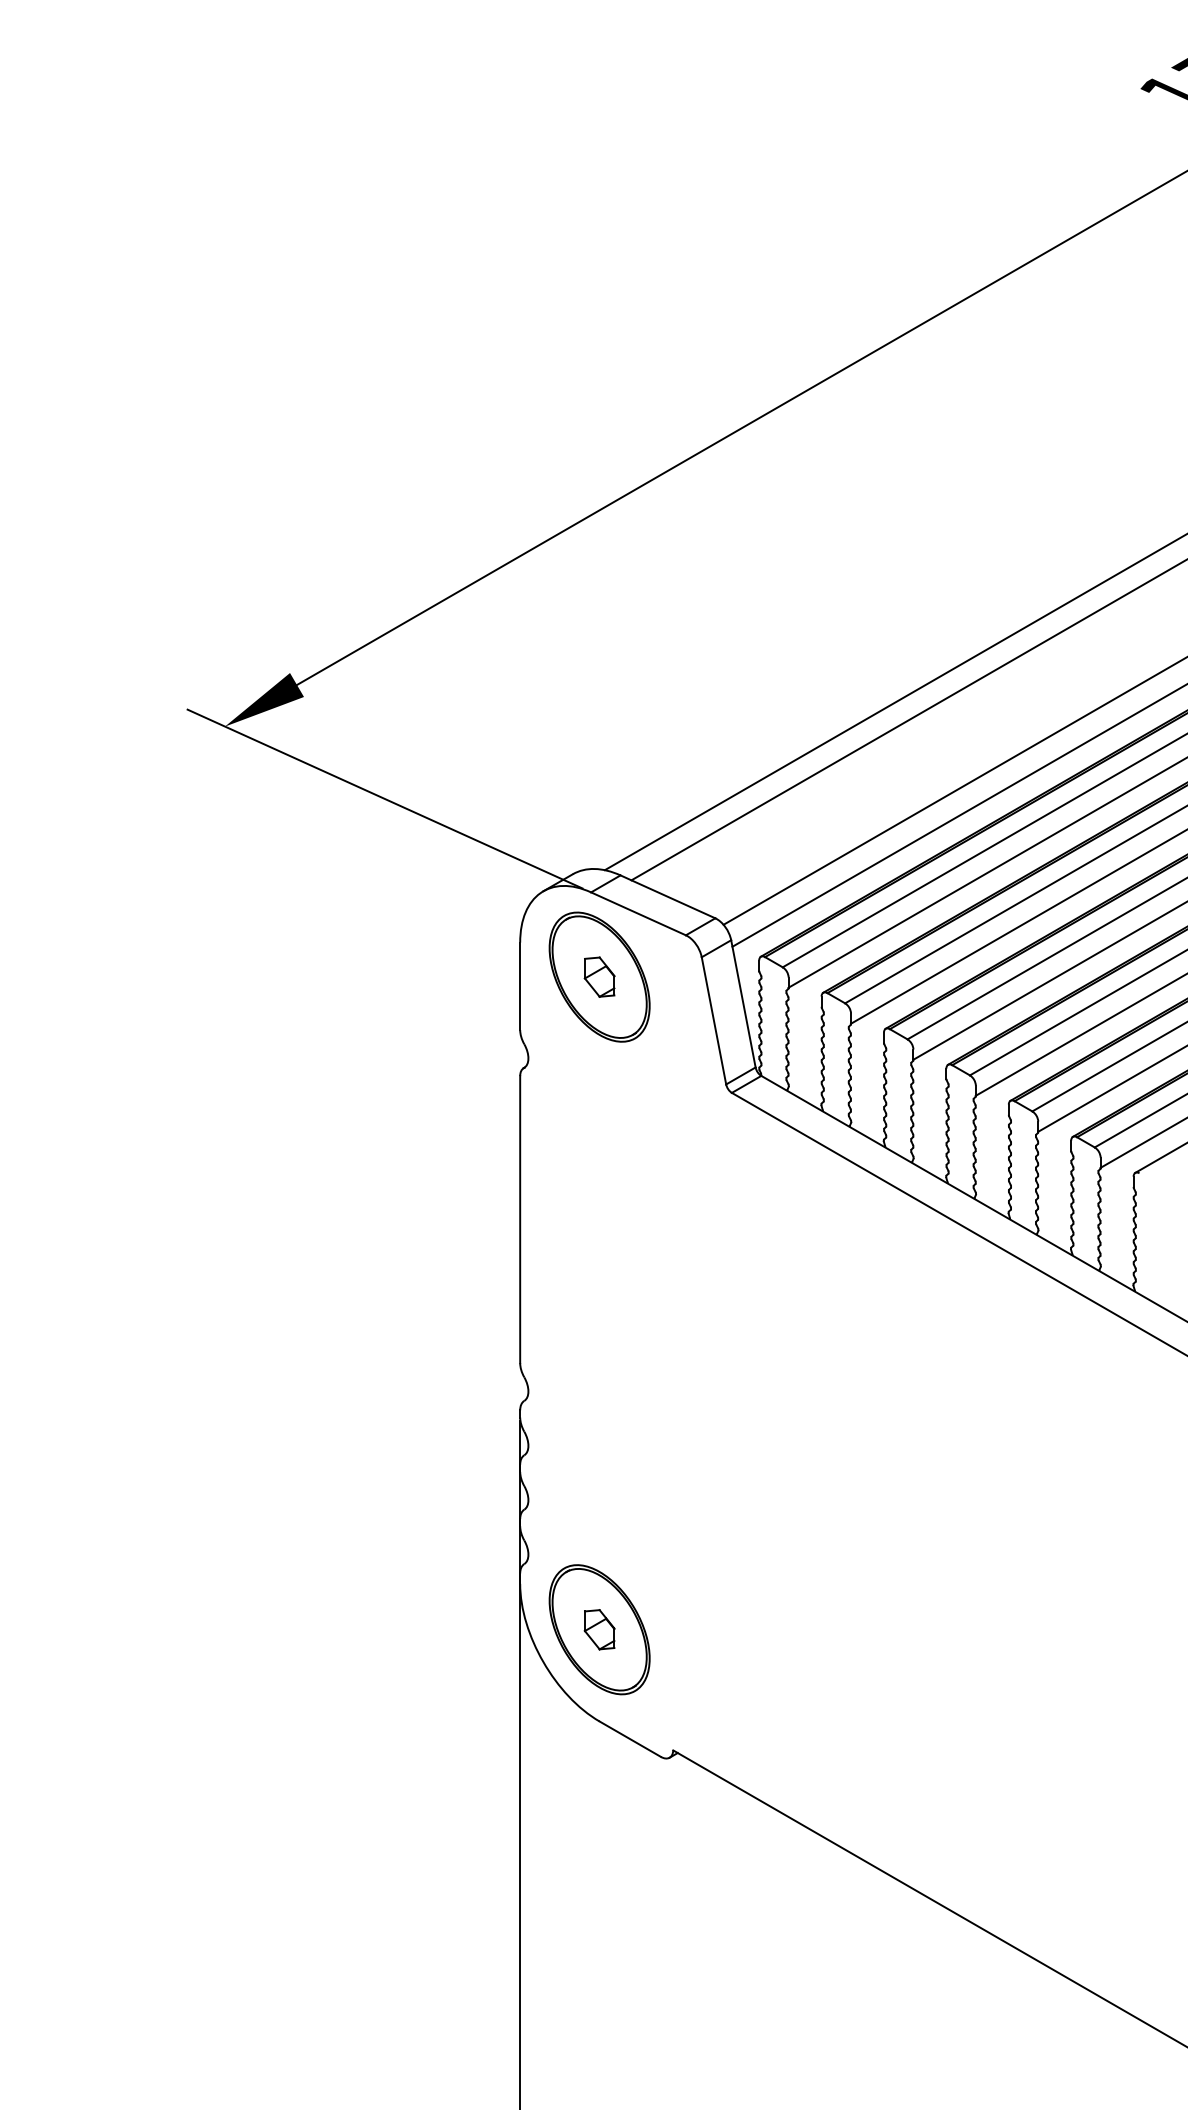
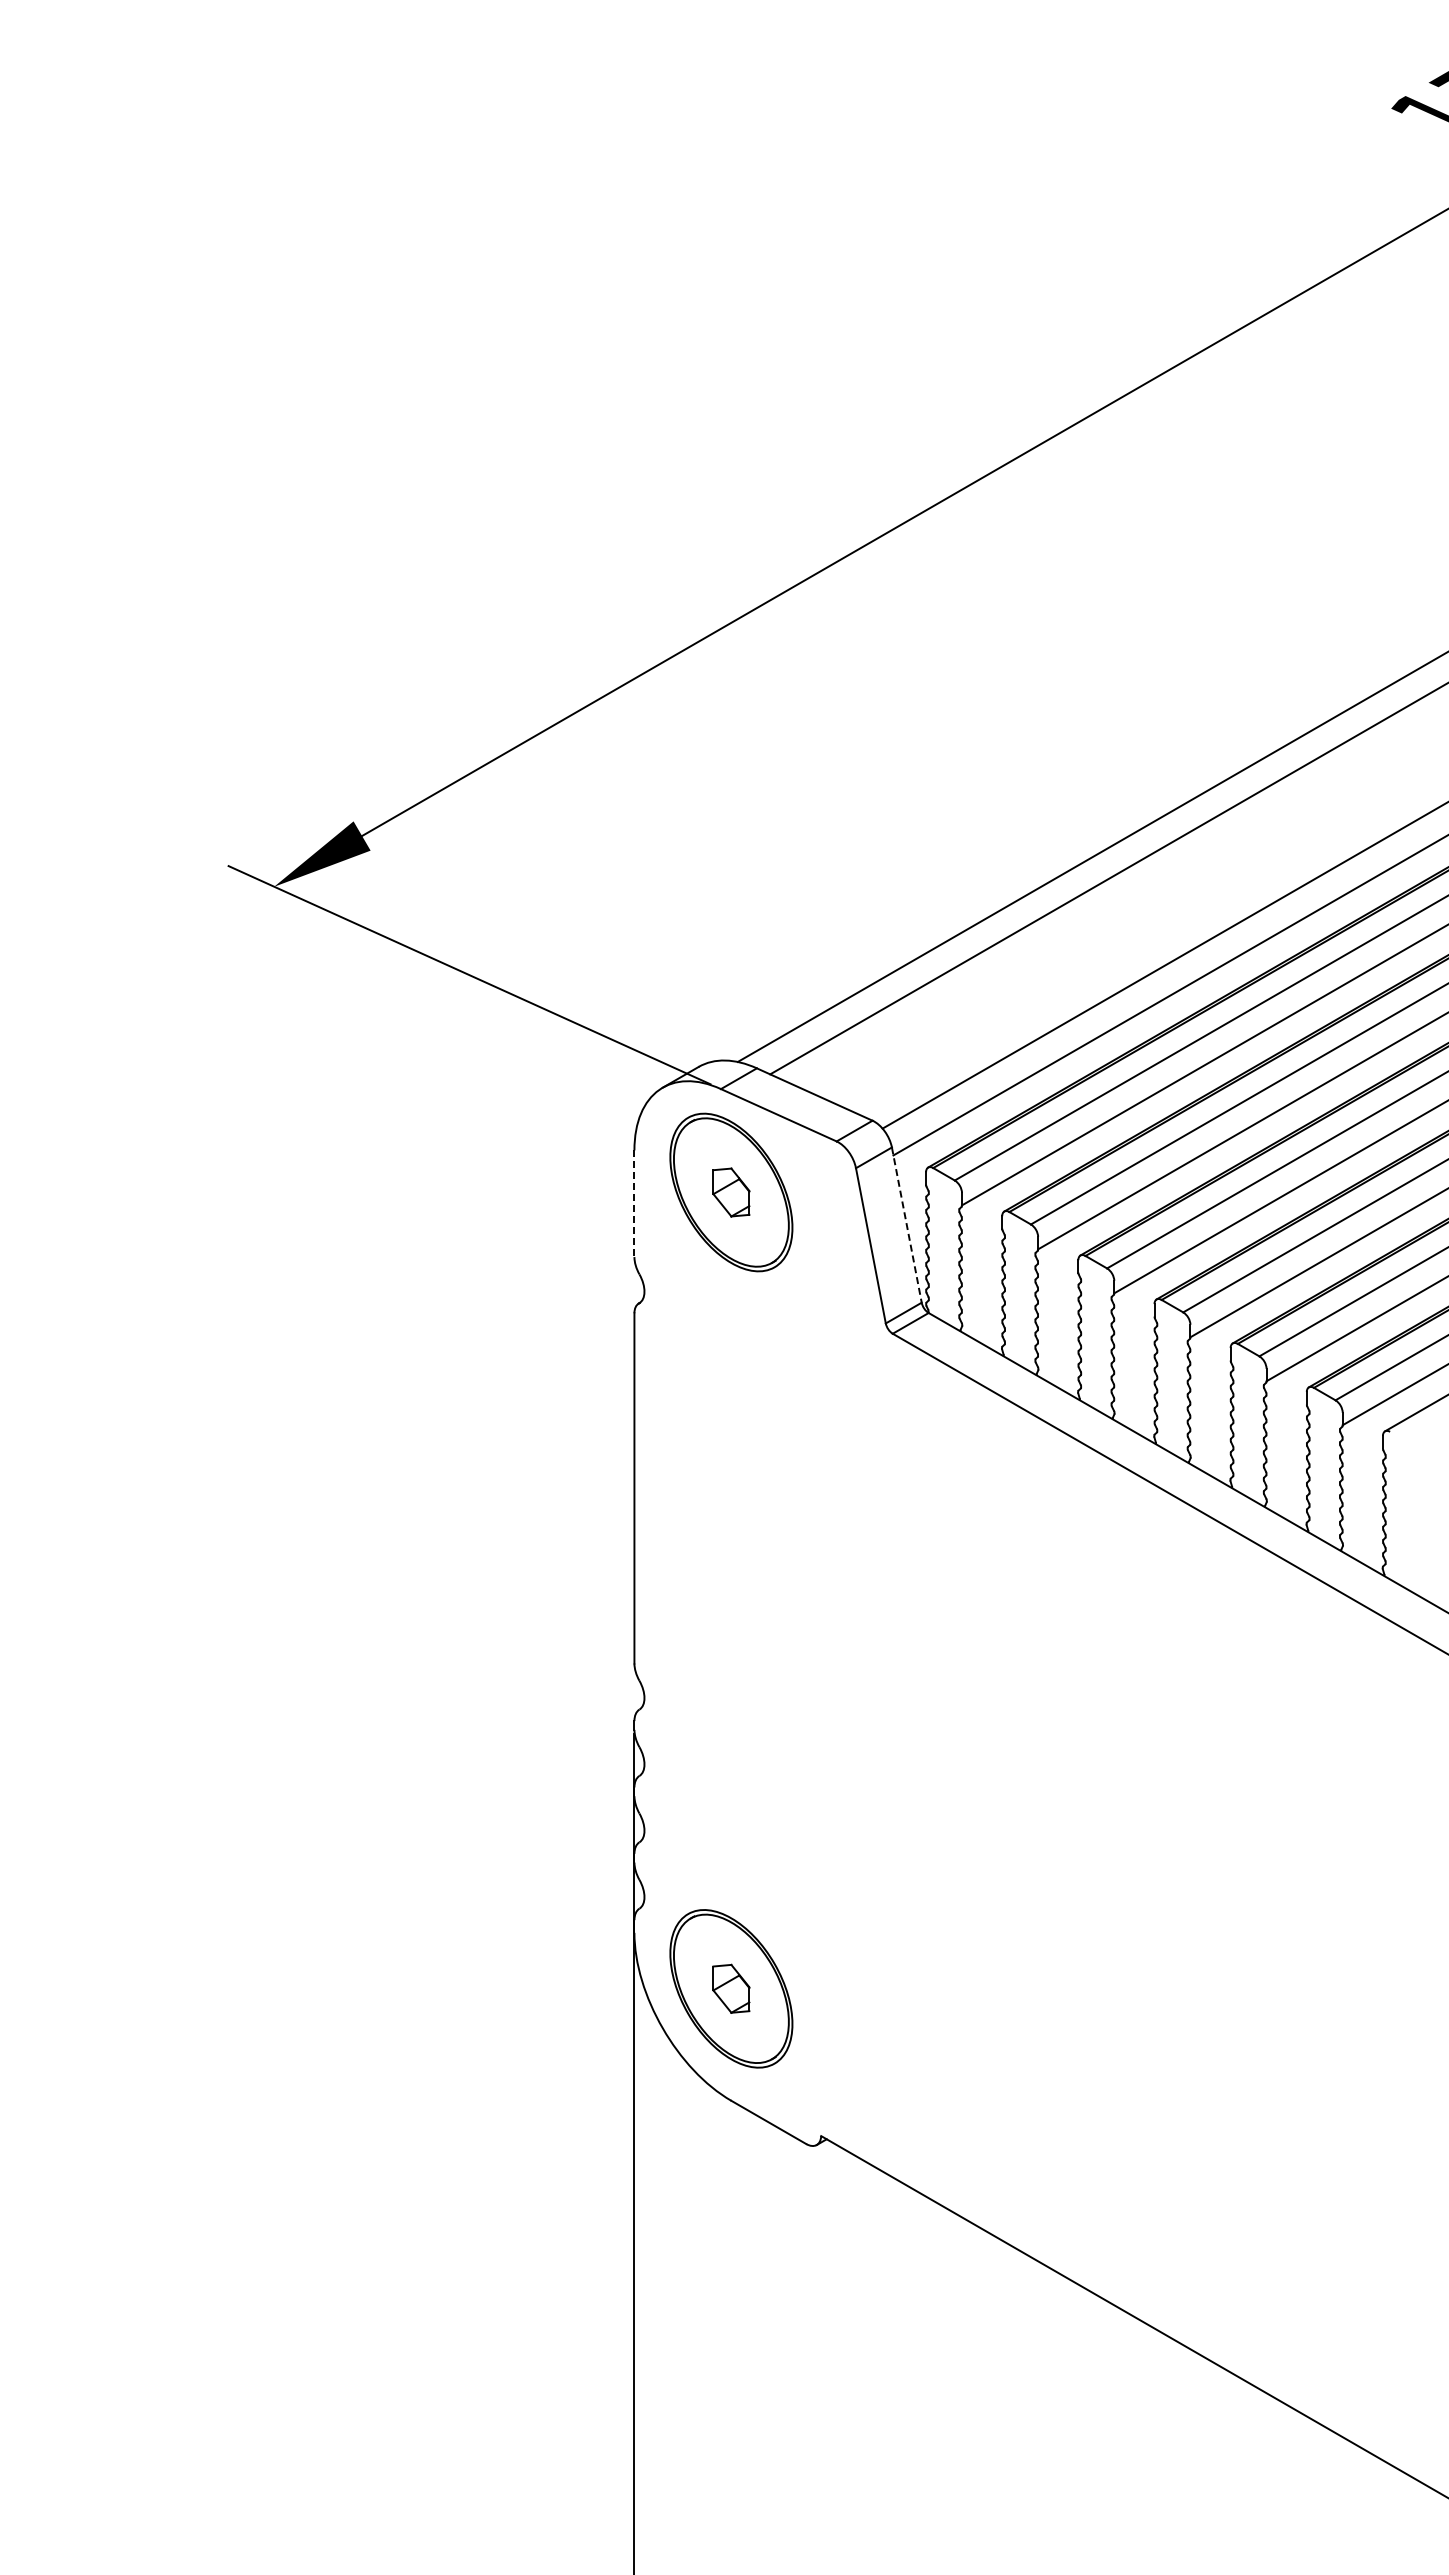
line: (520, 986) -> (634, 1204), solid -> dashed
line: (743, 1004) -> (906, 1225), solid -> dashed

